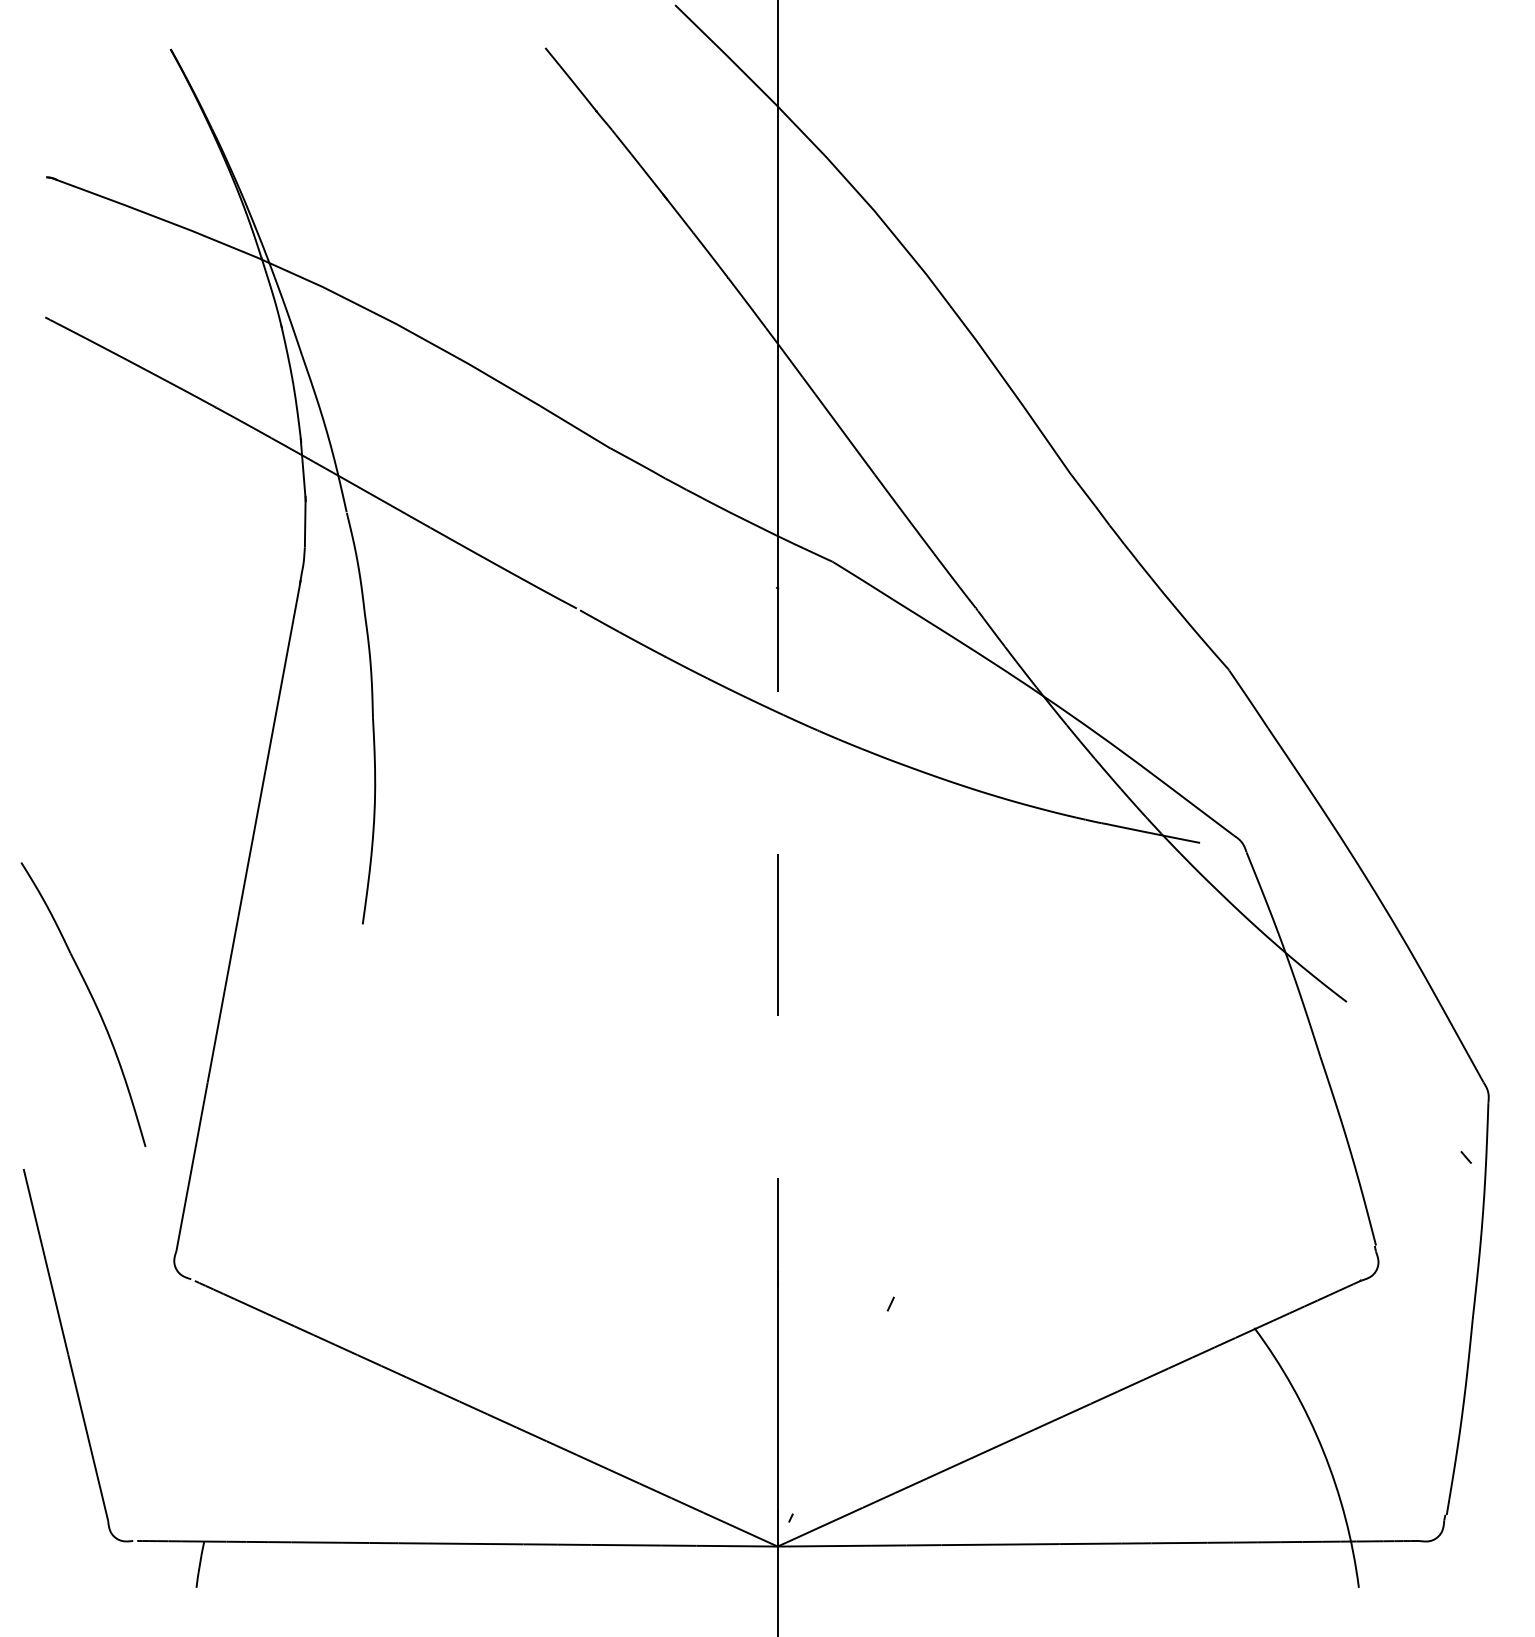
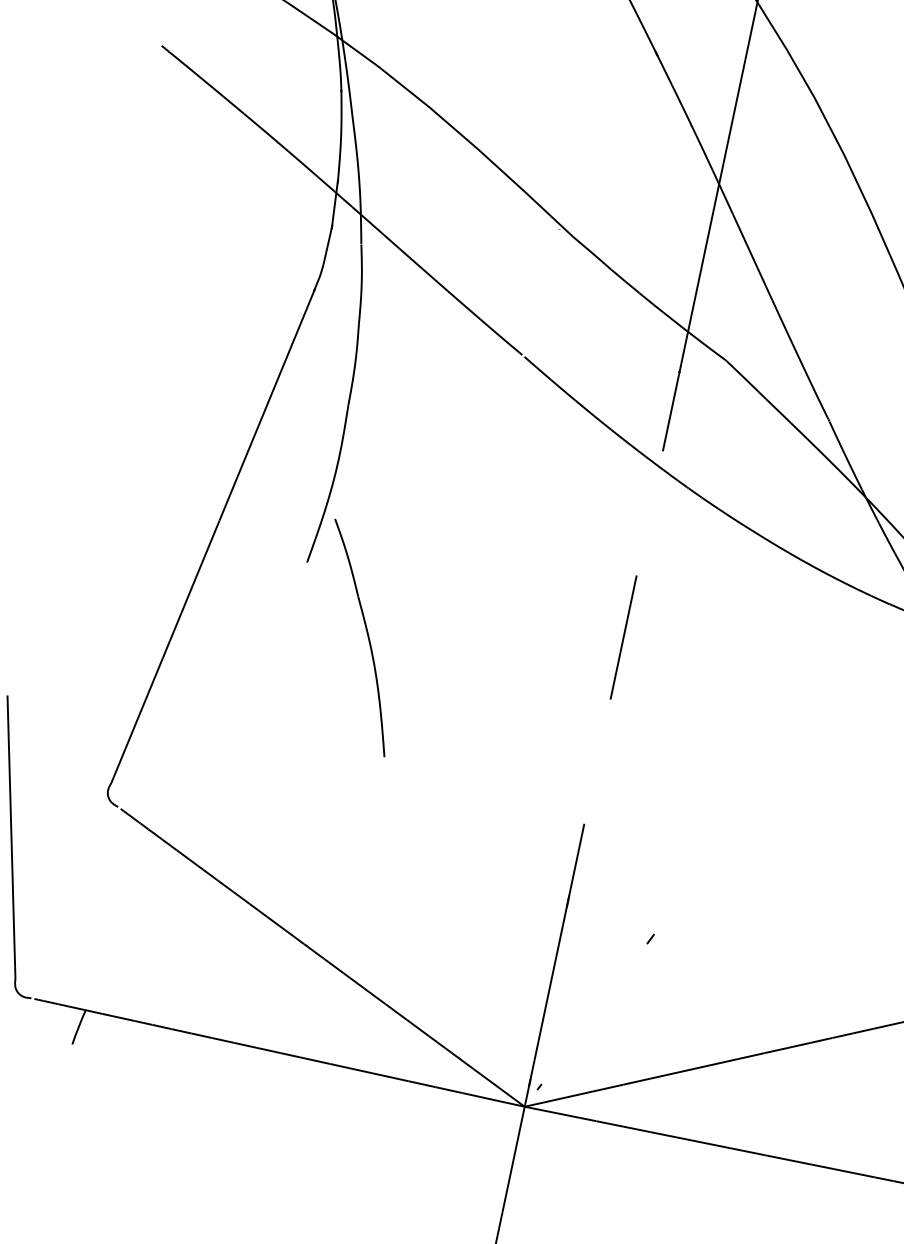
part: (92, 1000) -> (367, 636), moved

